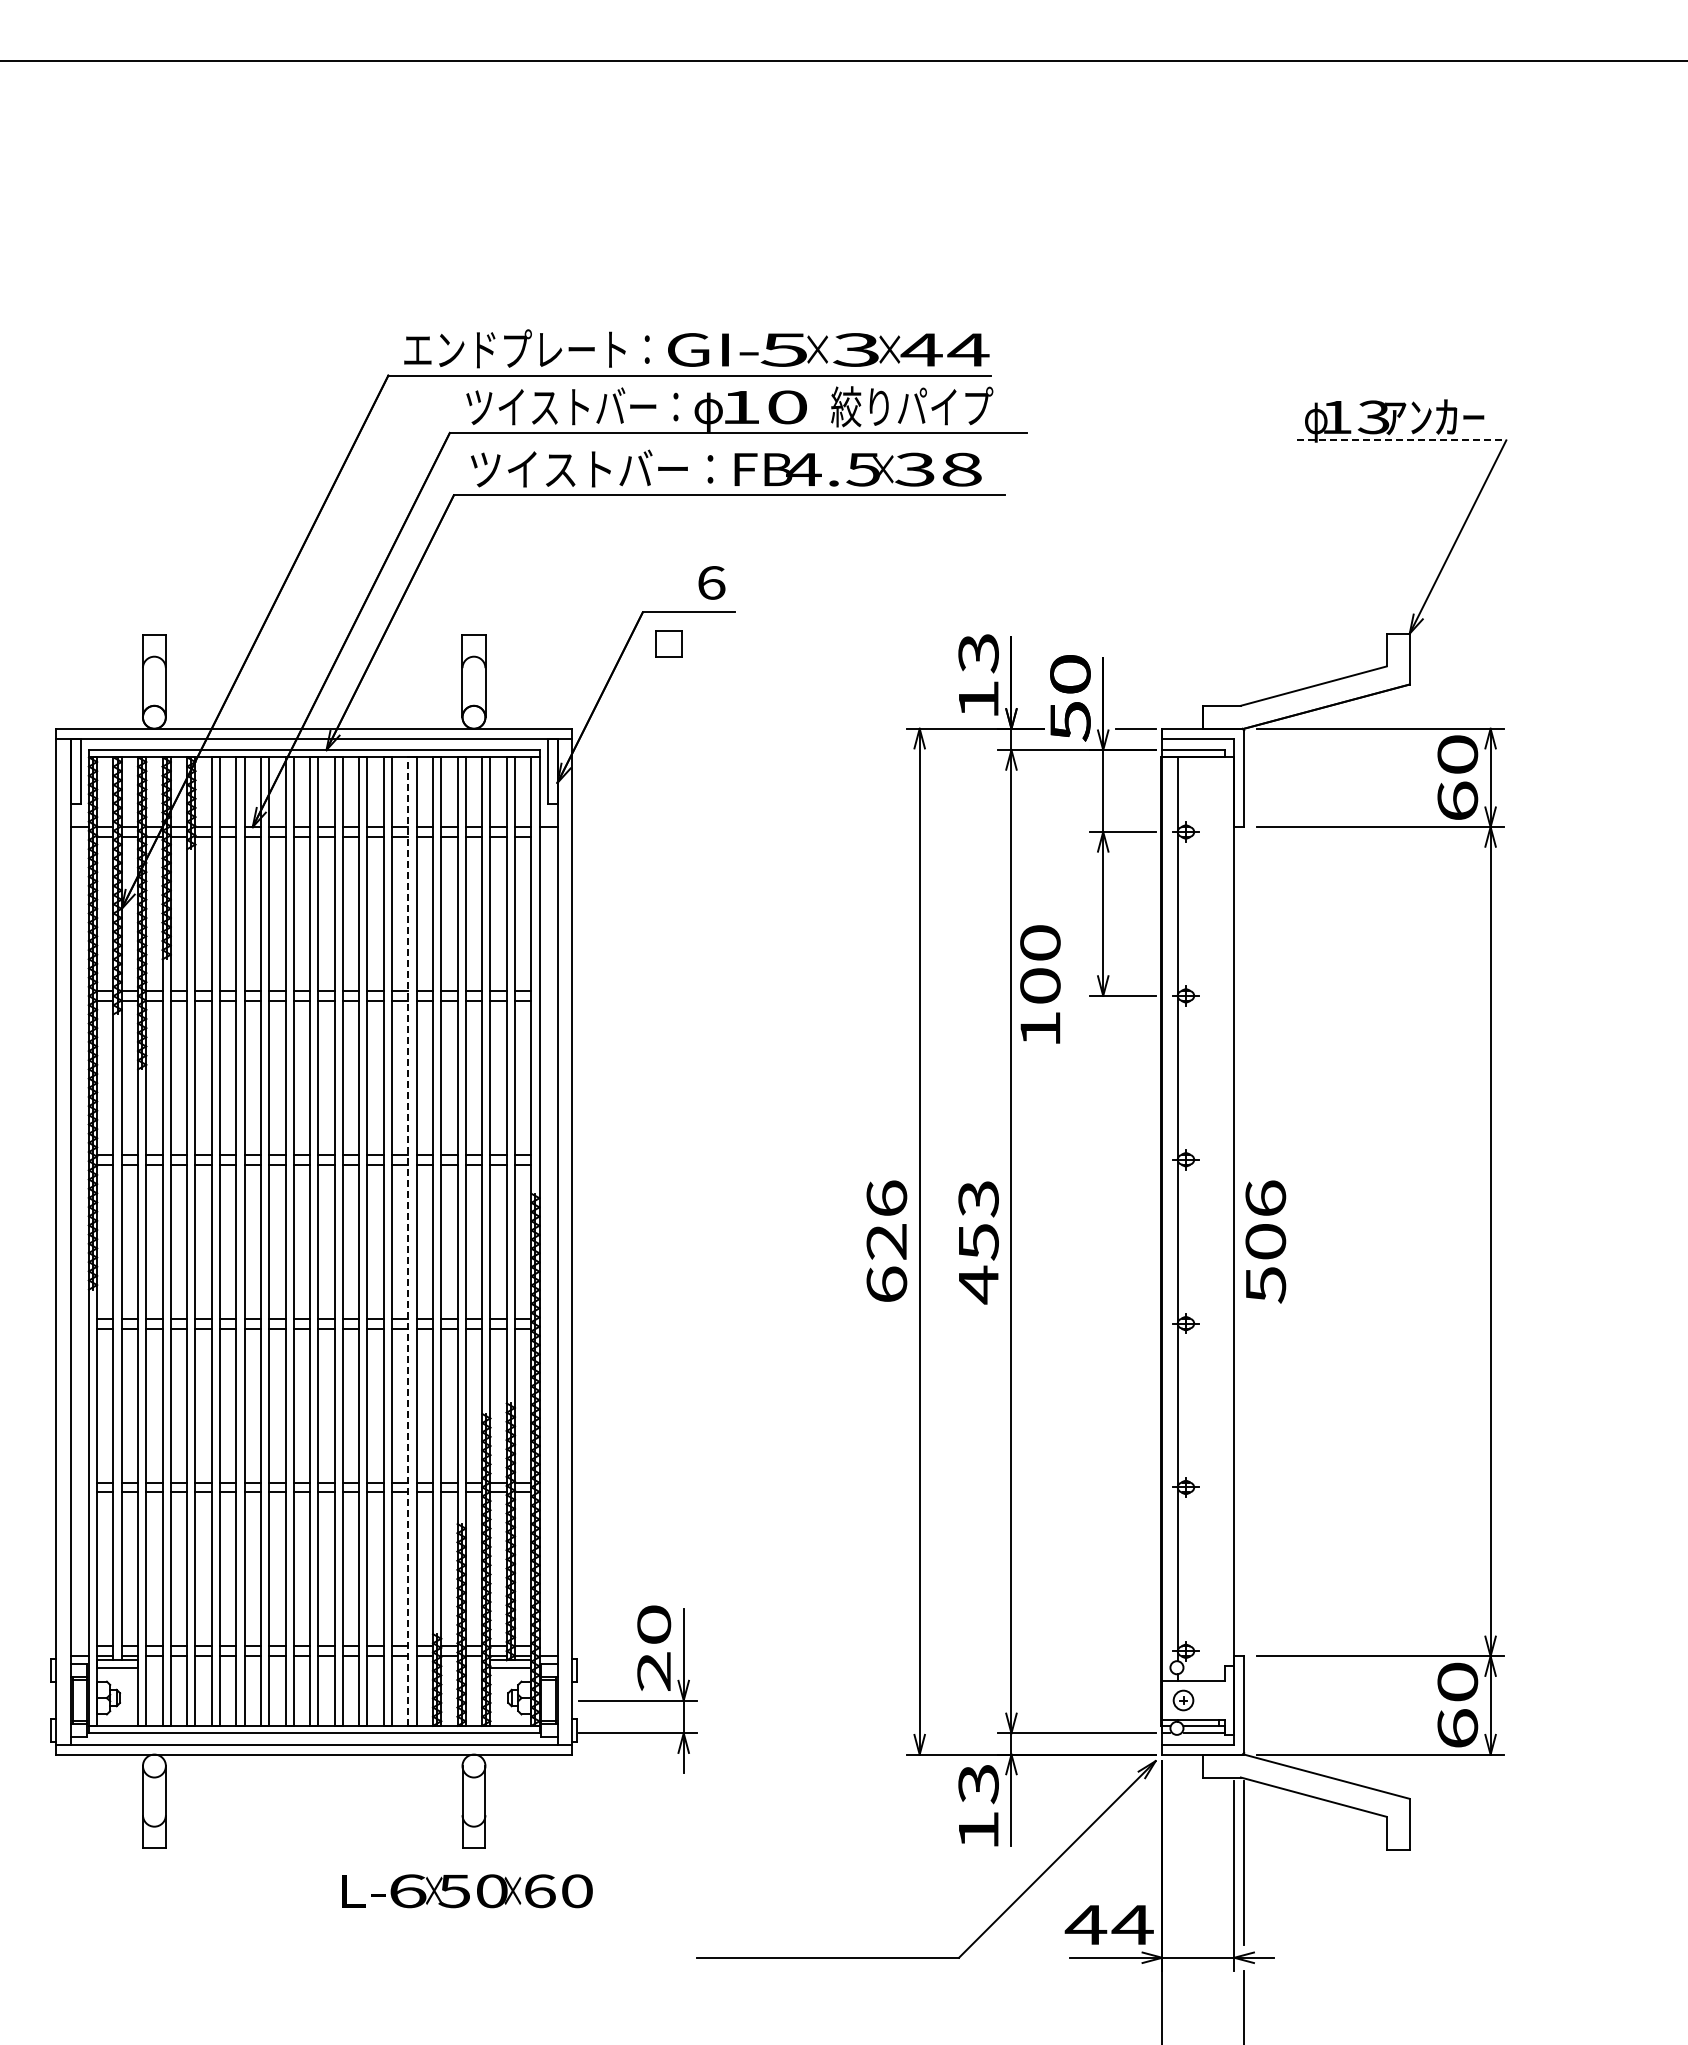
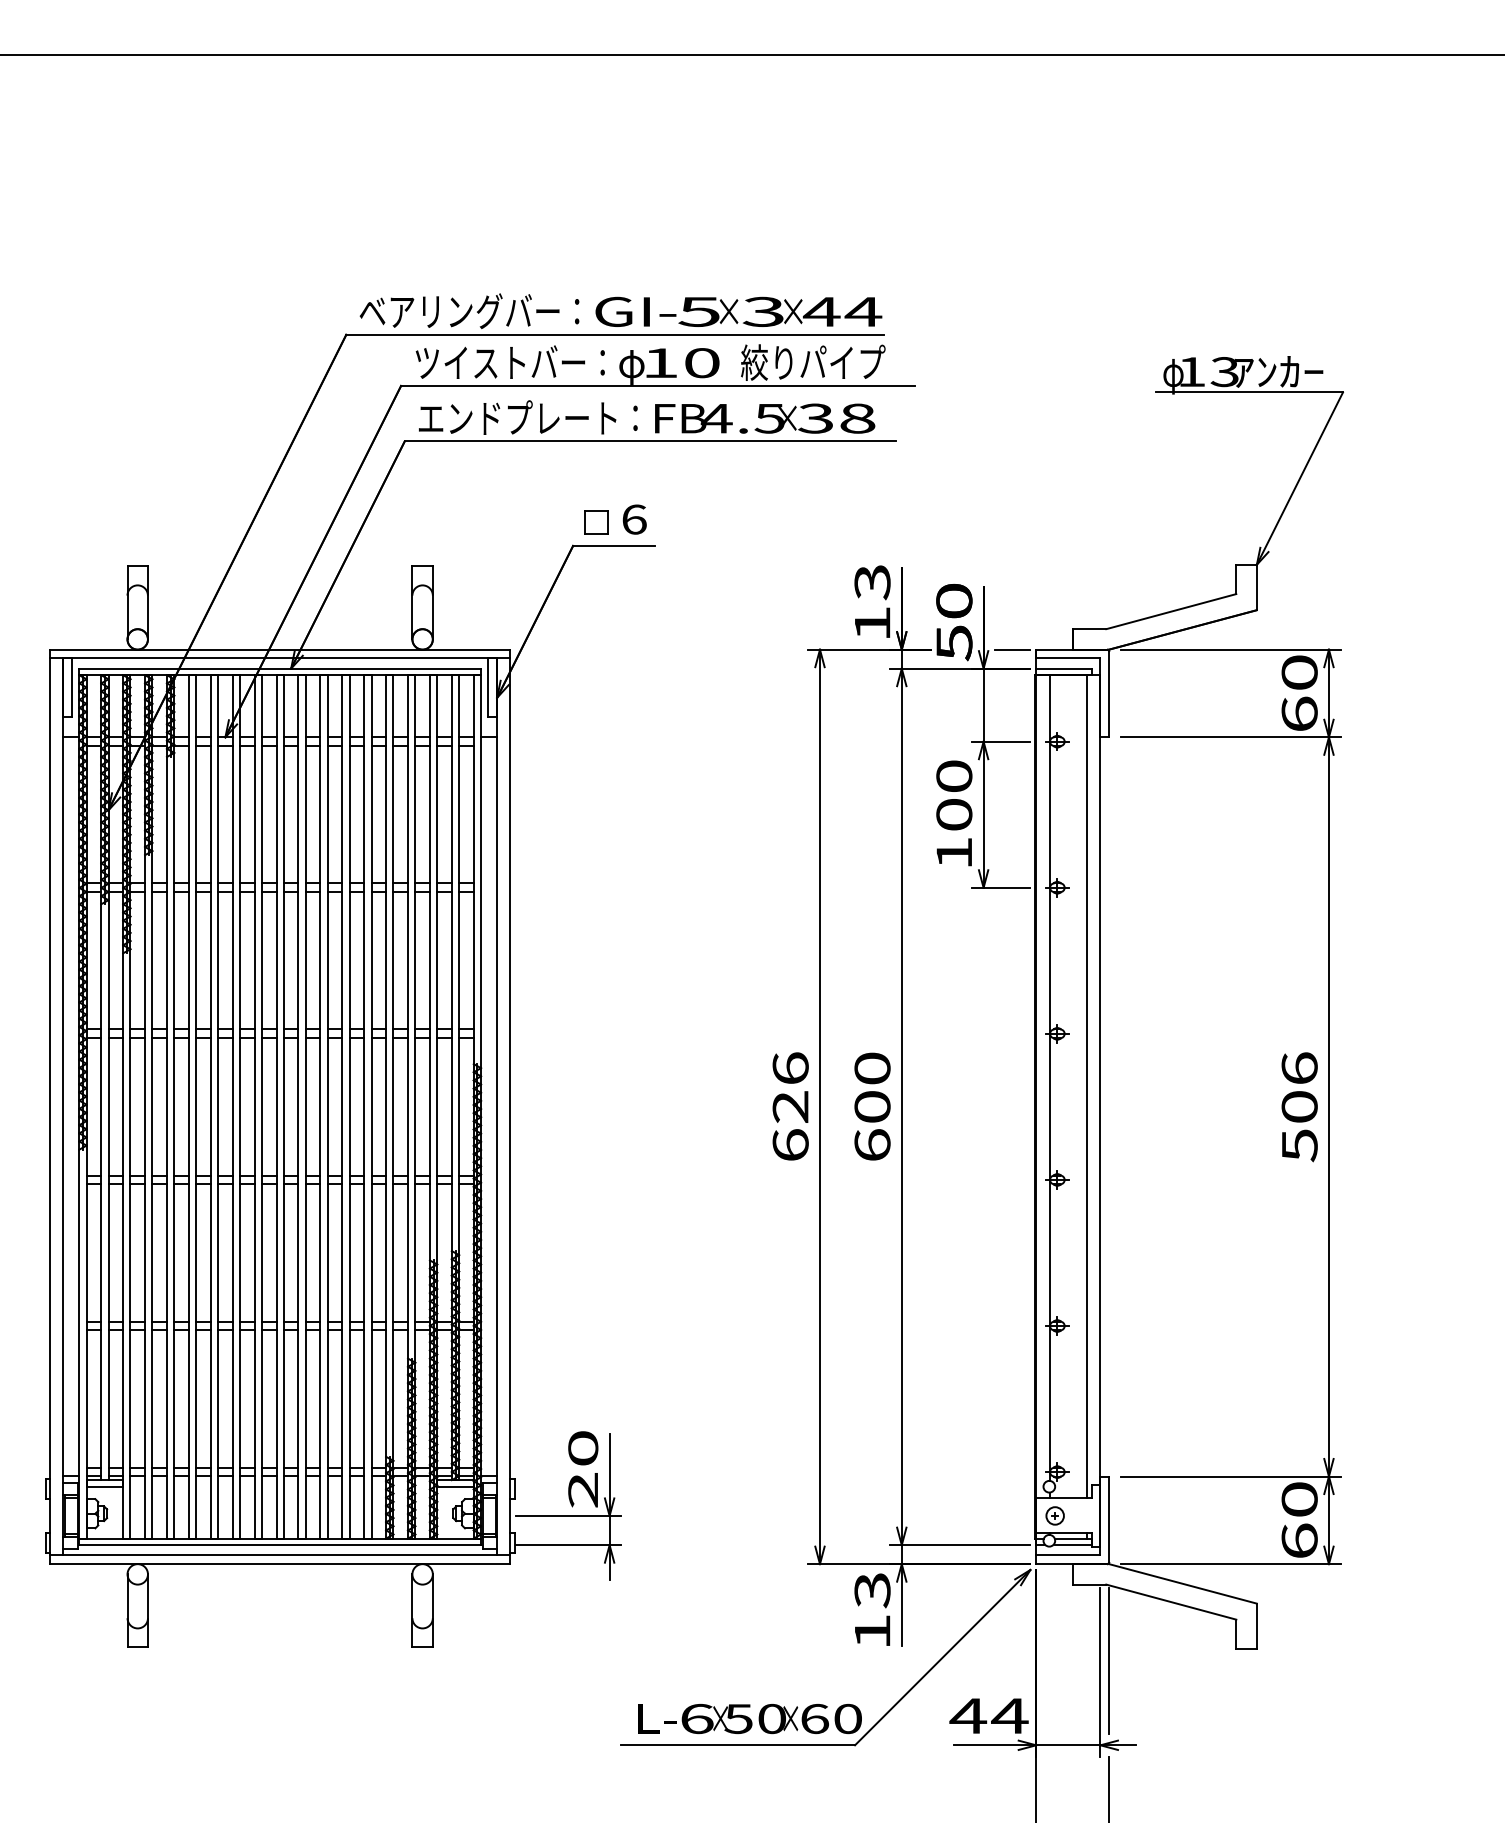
text: (515, 349) -> (459, 311), エンドプレート： -> ベアリングバー：
line: (1401, 440) -> (1249, 392), dashed -> solid
text: (592, 468) -> (528, 417), ツイストバー： -> エンドプレート：
part: (668, 643) -> (596, 521), moved
text: (1040, 984) -> (954, 813), moved
line: (1218, 1218) -> (1086, 1086), added
line: (408, 1241) -> (364, 1106), dashed -> solid
text: (1265, 1241) -> (1299, 1106), moved
text: (978, 1242) -> (872, 1107), 453 -> 600
text: (467, 1891) -> (750, 1719), moved

